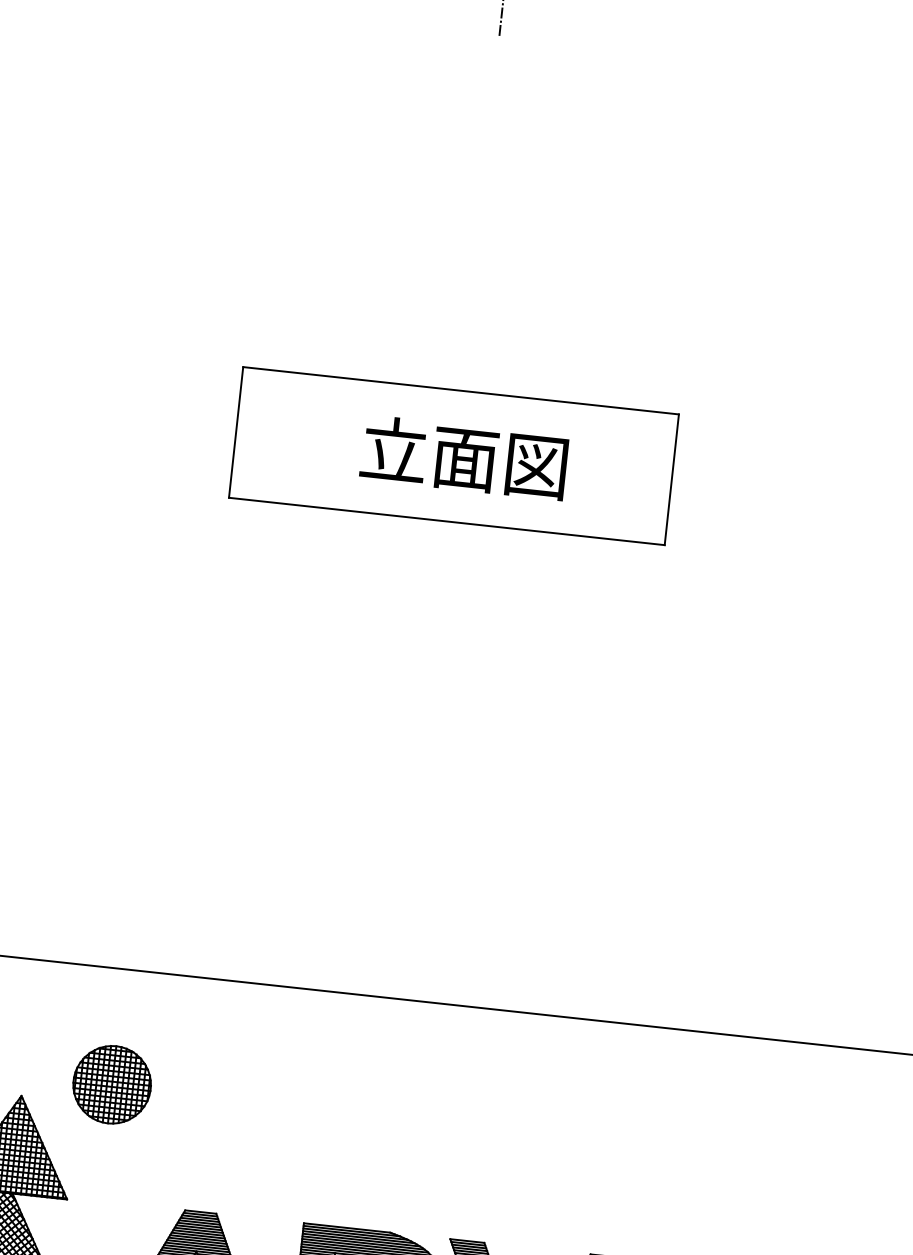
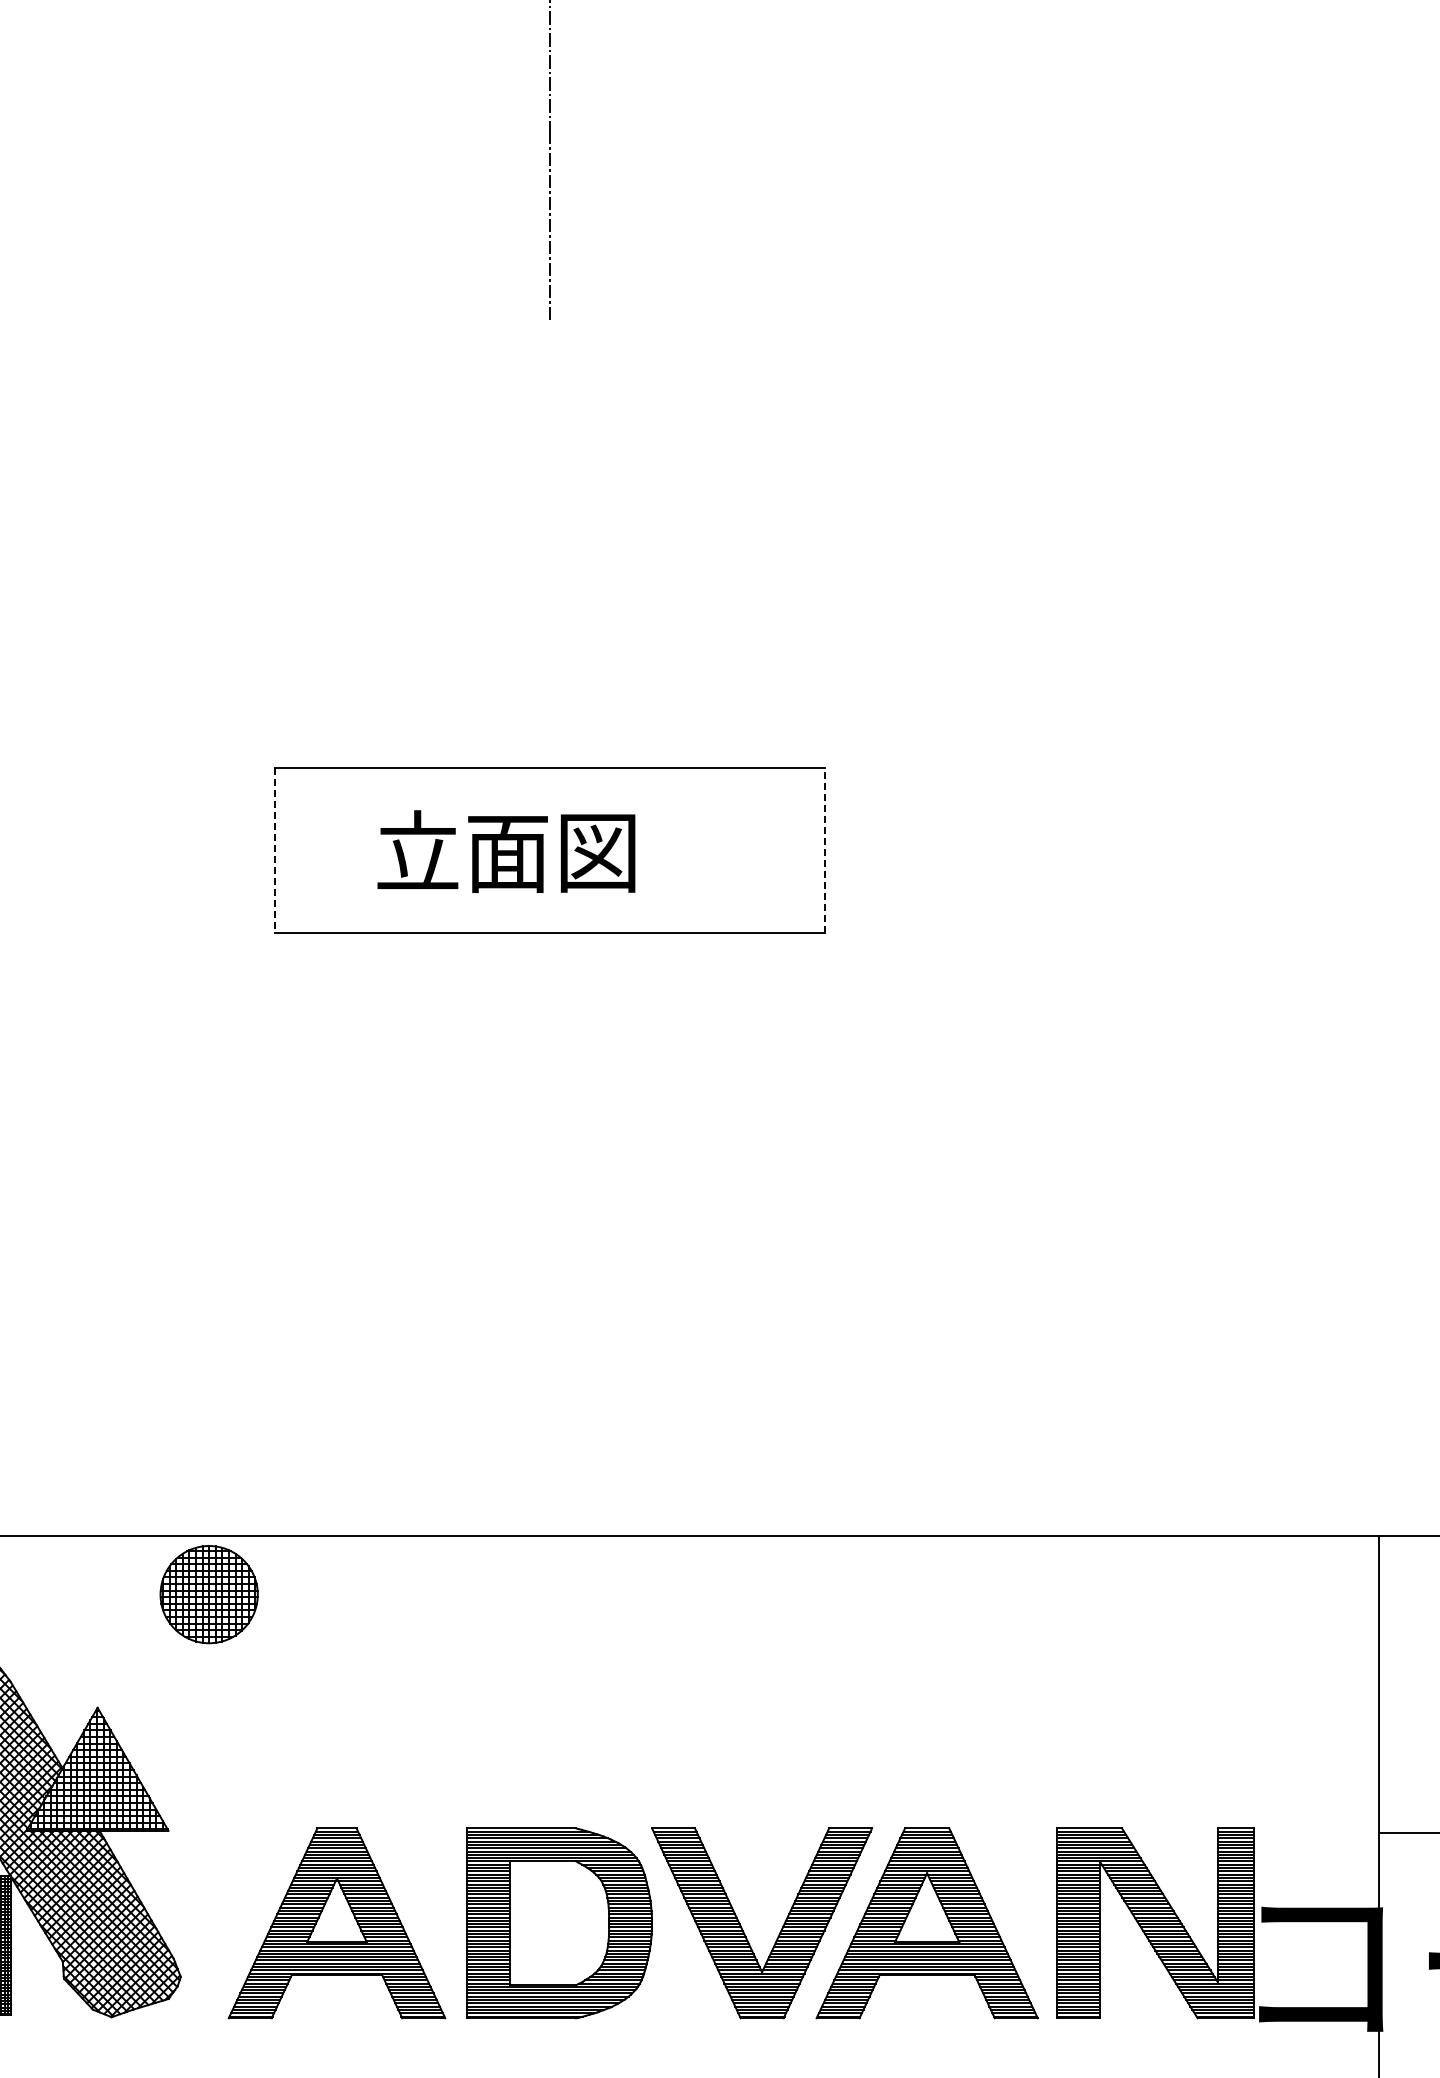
line: (236, 432) -> (275, 850), solid -> dashed
text: (464, 457) -> (506, 851), moved
line: (671, 479) -> (825, 850), solid -> dashed
part: (111, 1084) -> (208, 1594), moved

